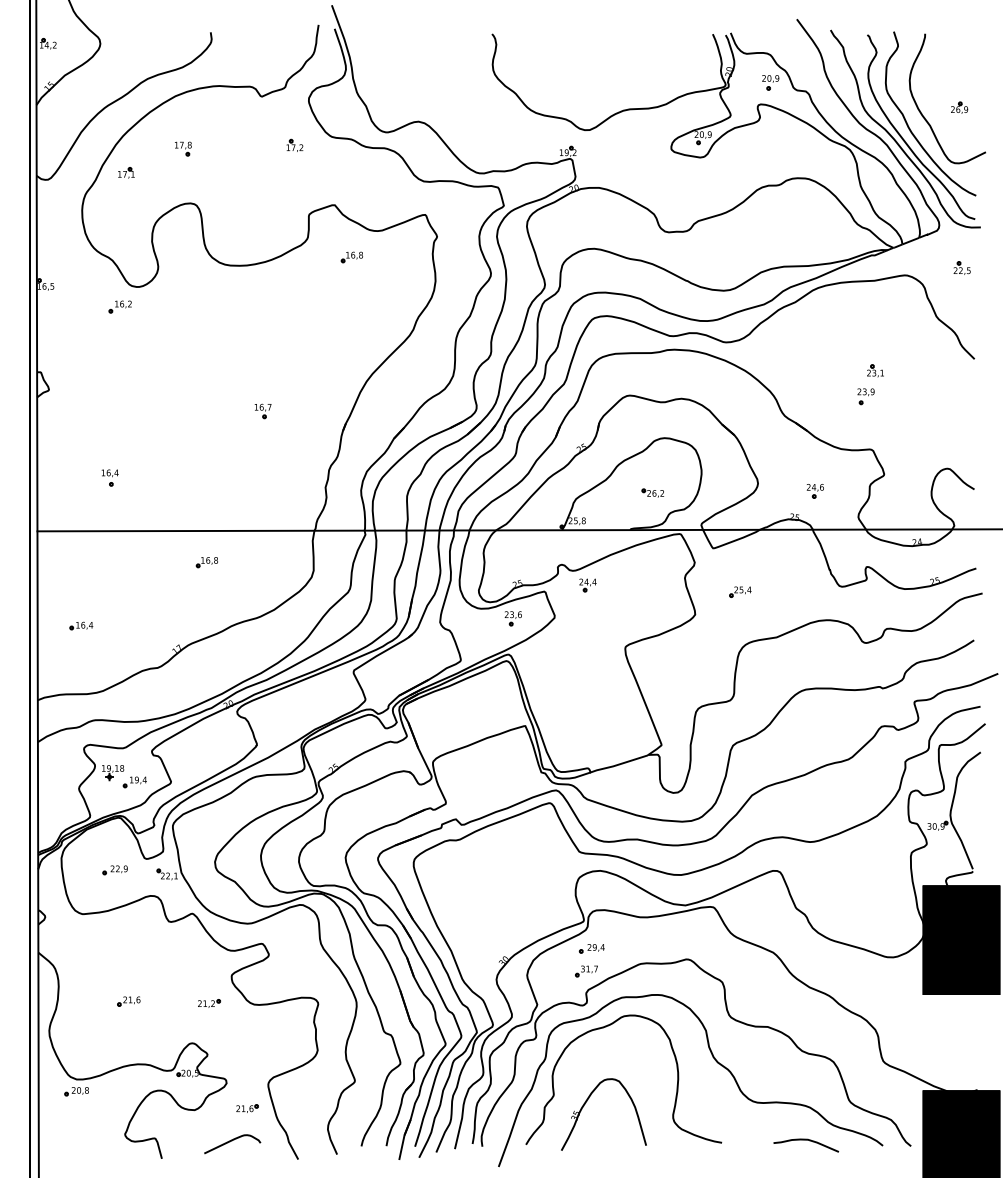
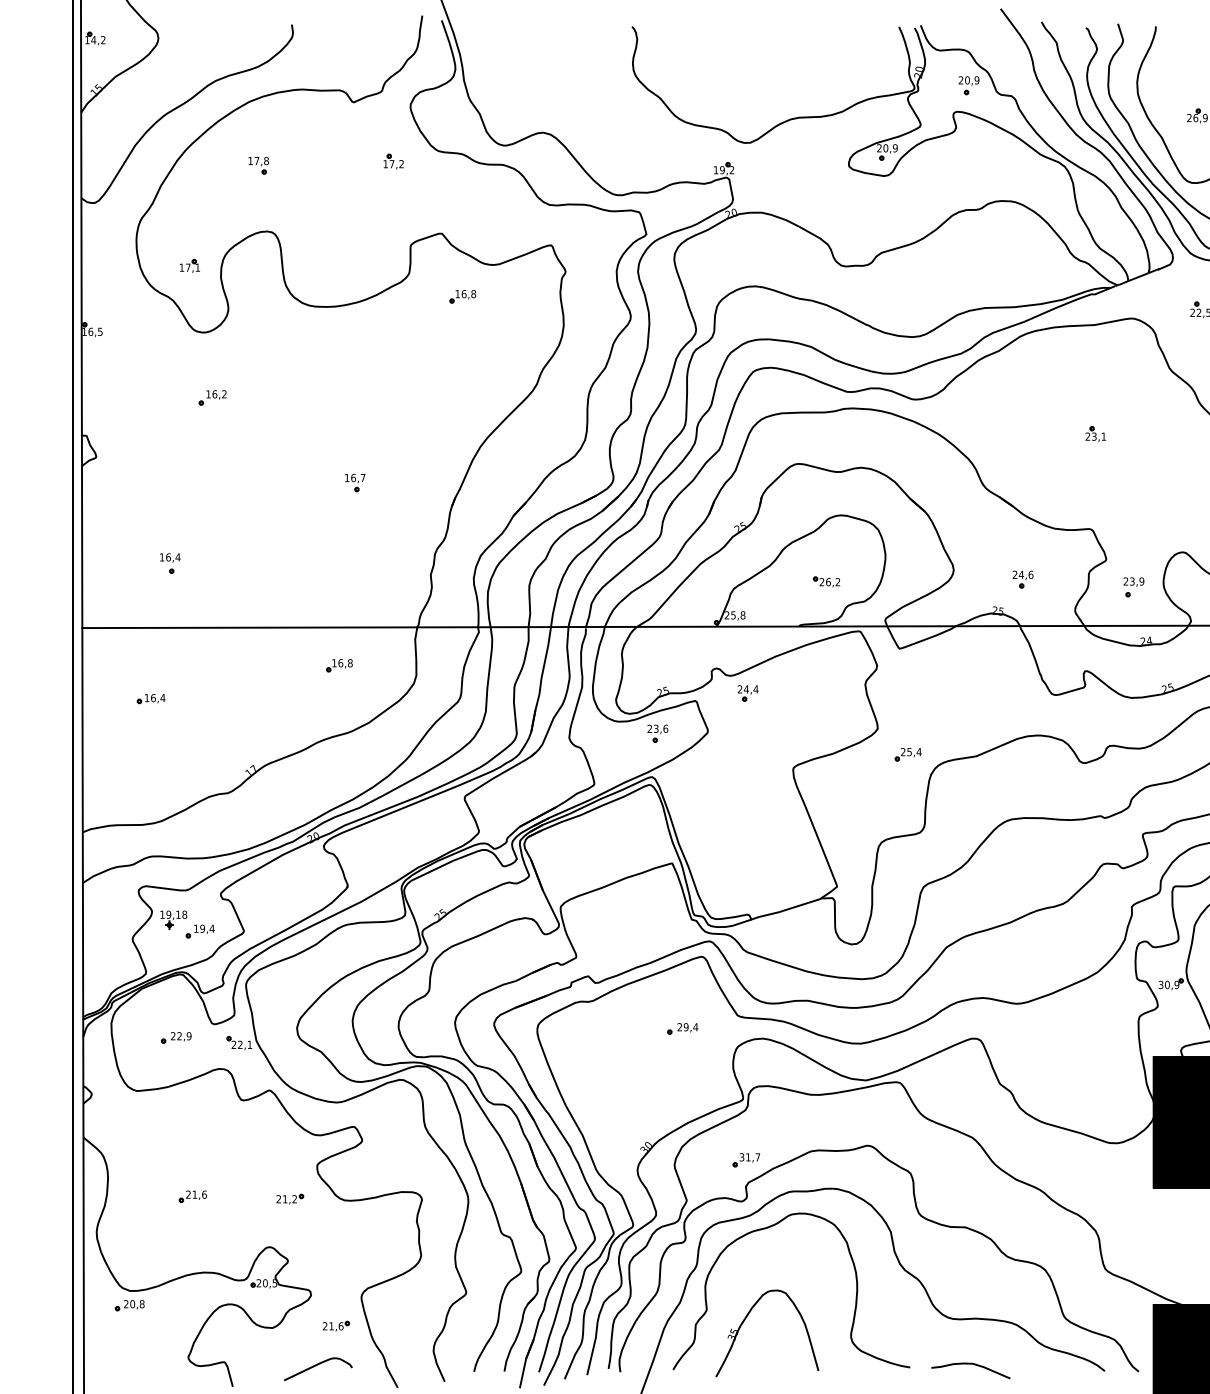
part: (126, 172) -> (190, 265), moved
part: (119, 306) -> (211, 397), moved
part: (865, 396) -> (1133, 587), moved
part: (206, 562) -> (338, 665), moved
part: (740, 591) -> (908, 754), moved
part: (81, 625) -> (151, 698), moved
part: (591, 948) -> (682, 1028), moved
curve: (806, 1140) -> (971, 1364), moved

